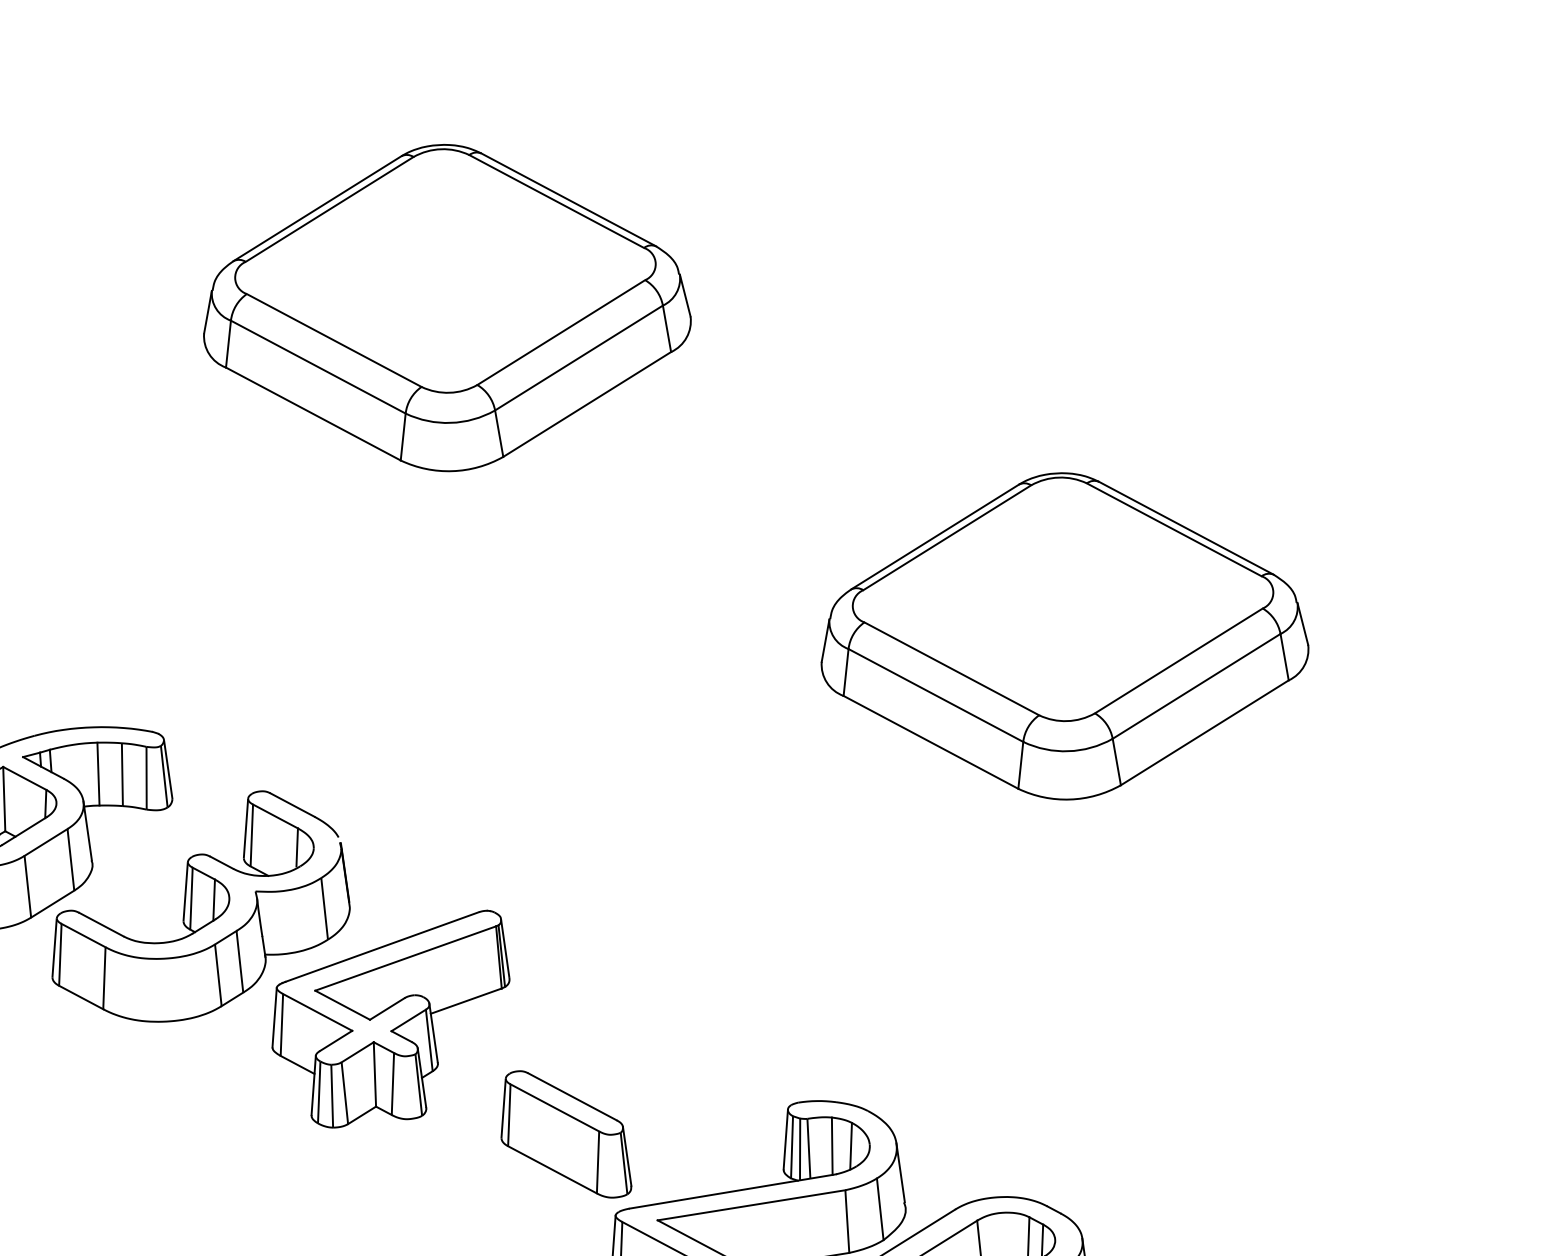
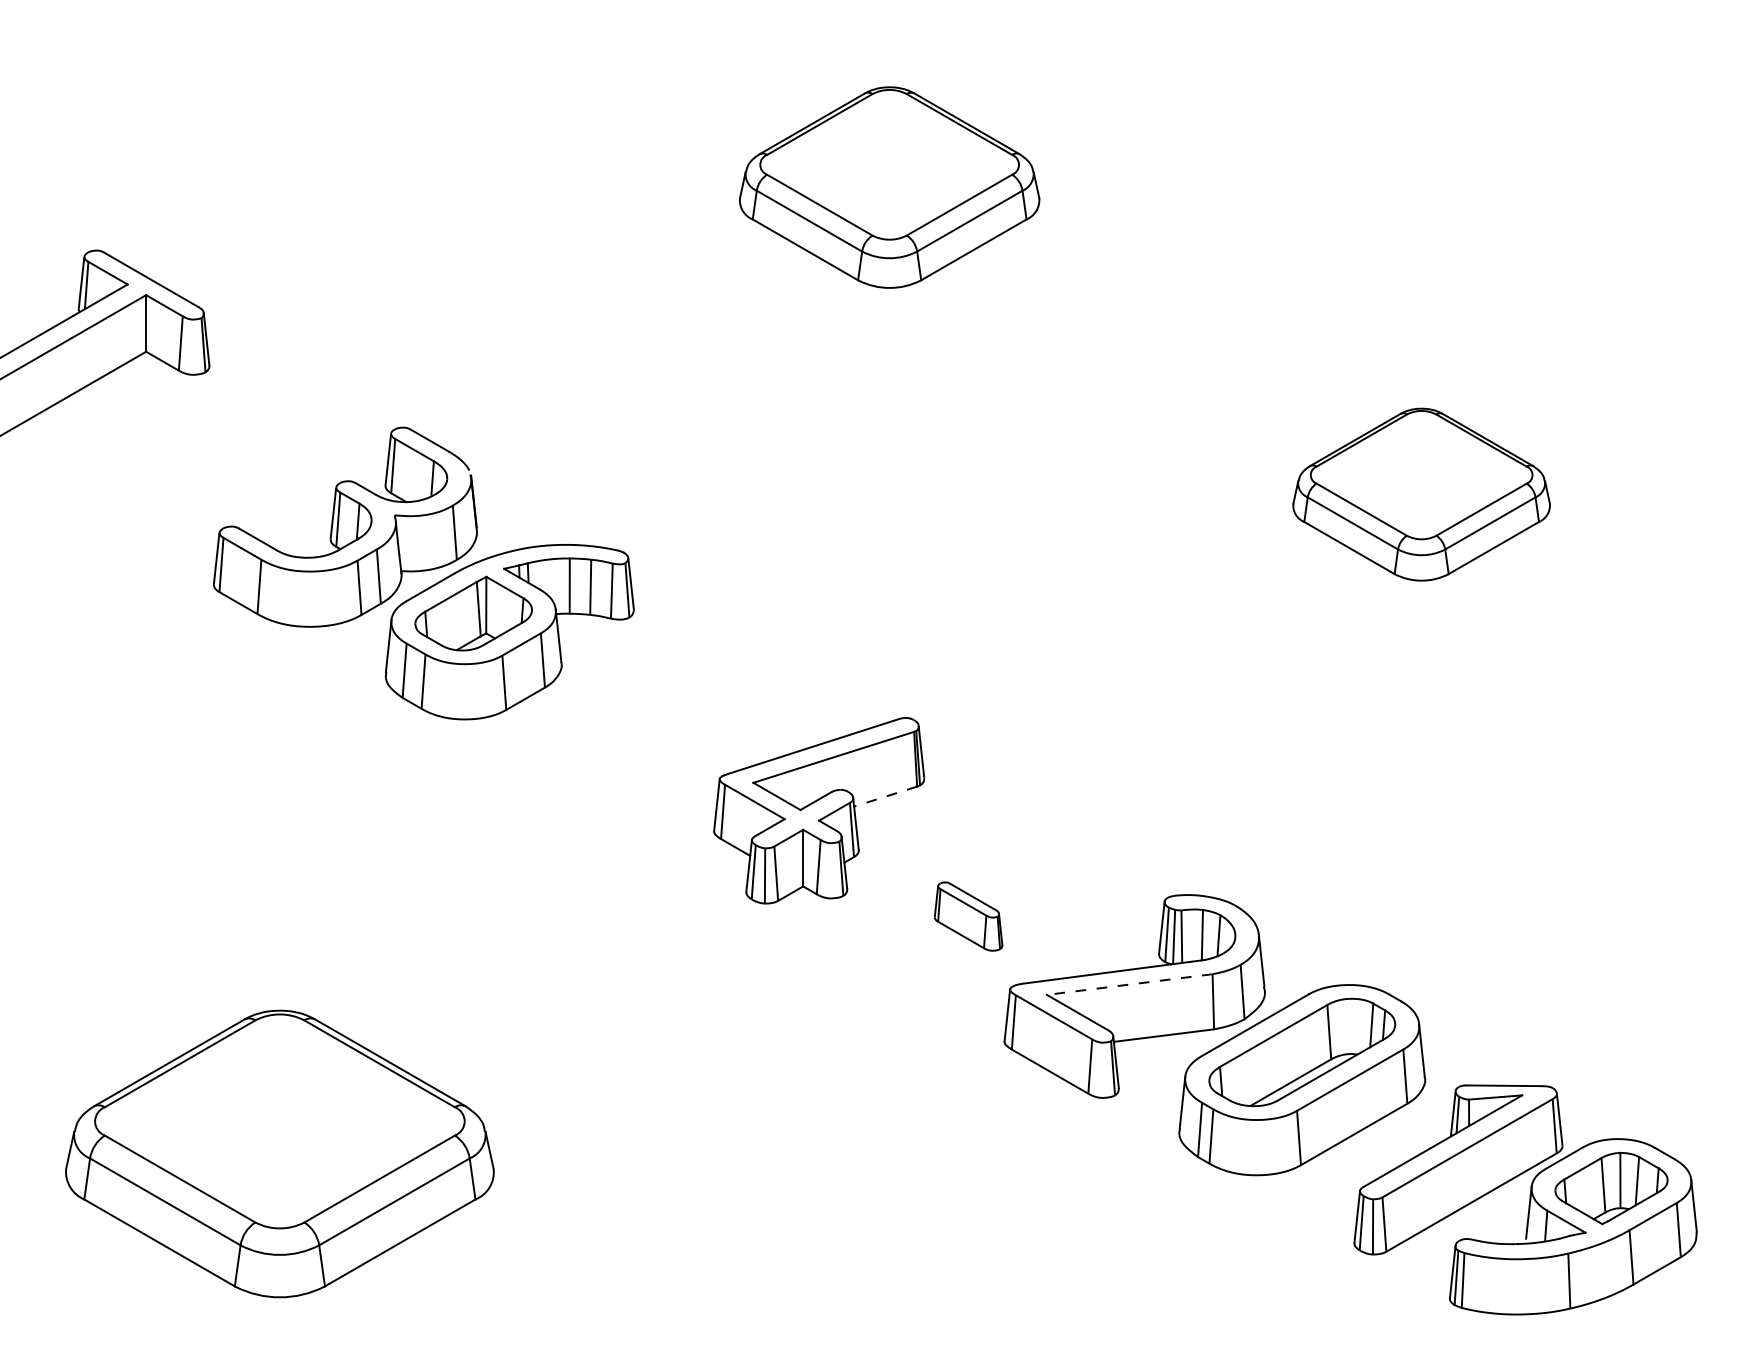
part: (446, 307) -> (889, 187), size x0.7
part: (1064, 636) -> (1421, 494), size x0.6
part: (199, 906) -> (654, 705), removed
line: (466, 1001) -> (885, 796), solid -> dashed
part: (565, 1134) -> (968, 916), size x0.6
line: (751, 1205) -> (1129, 984), solid -> dashed

